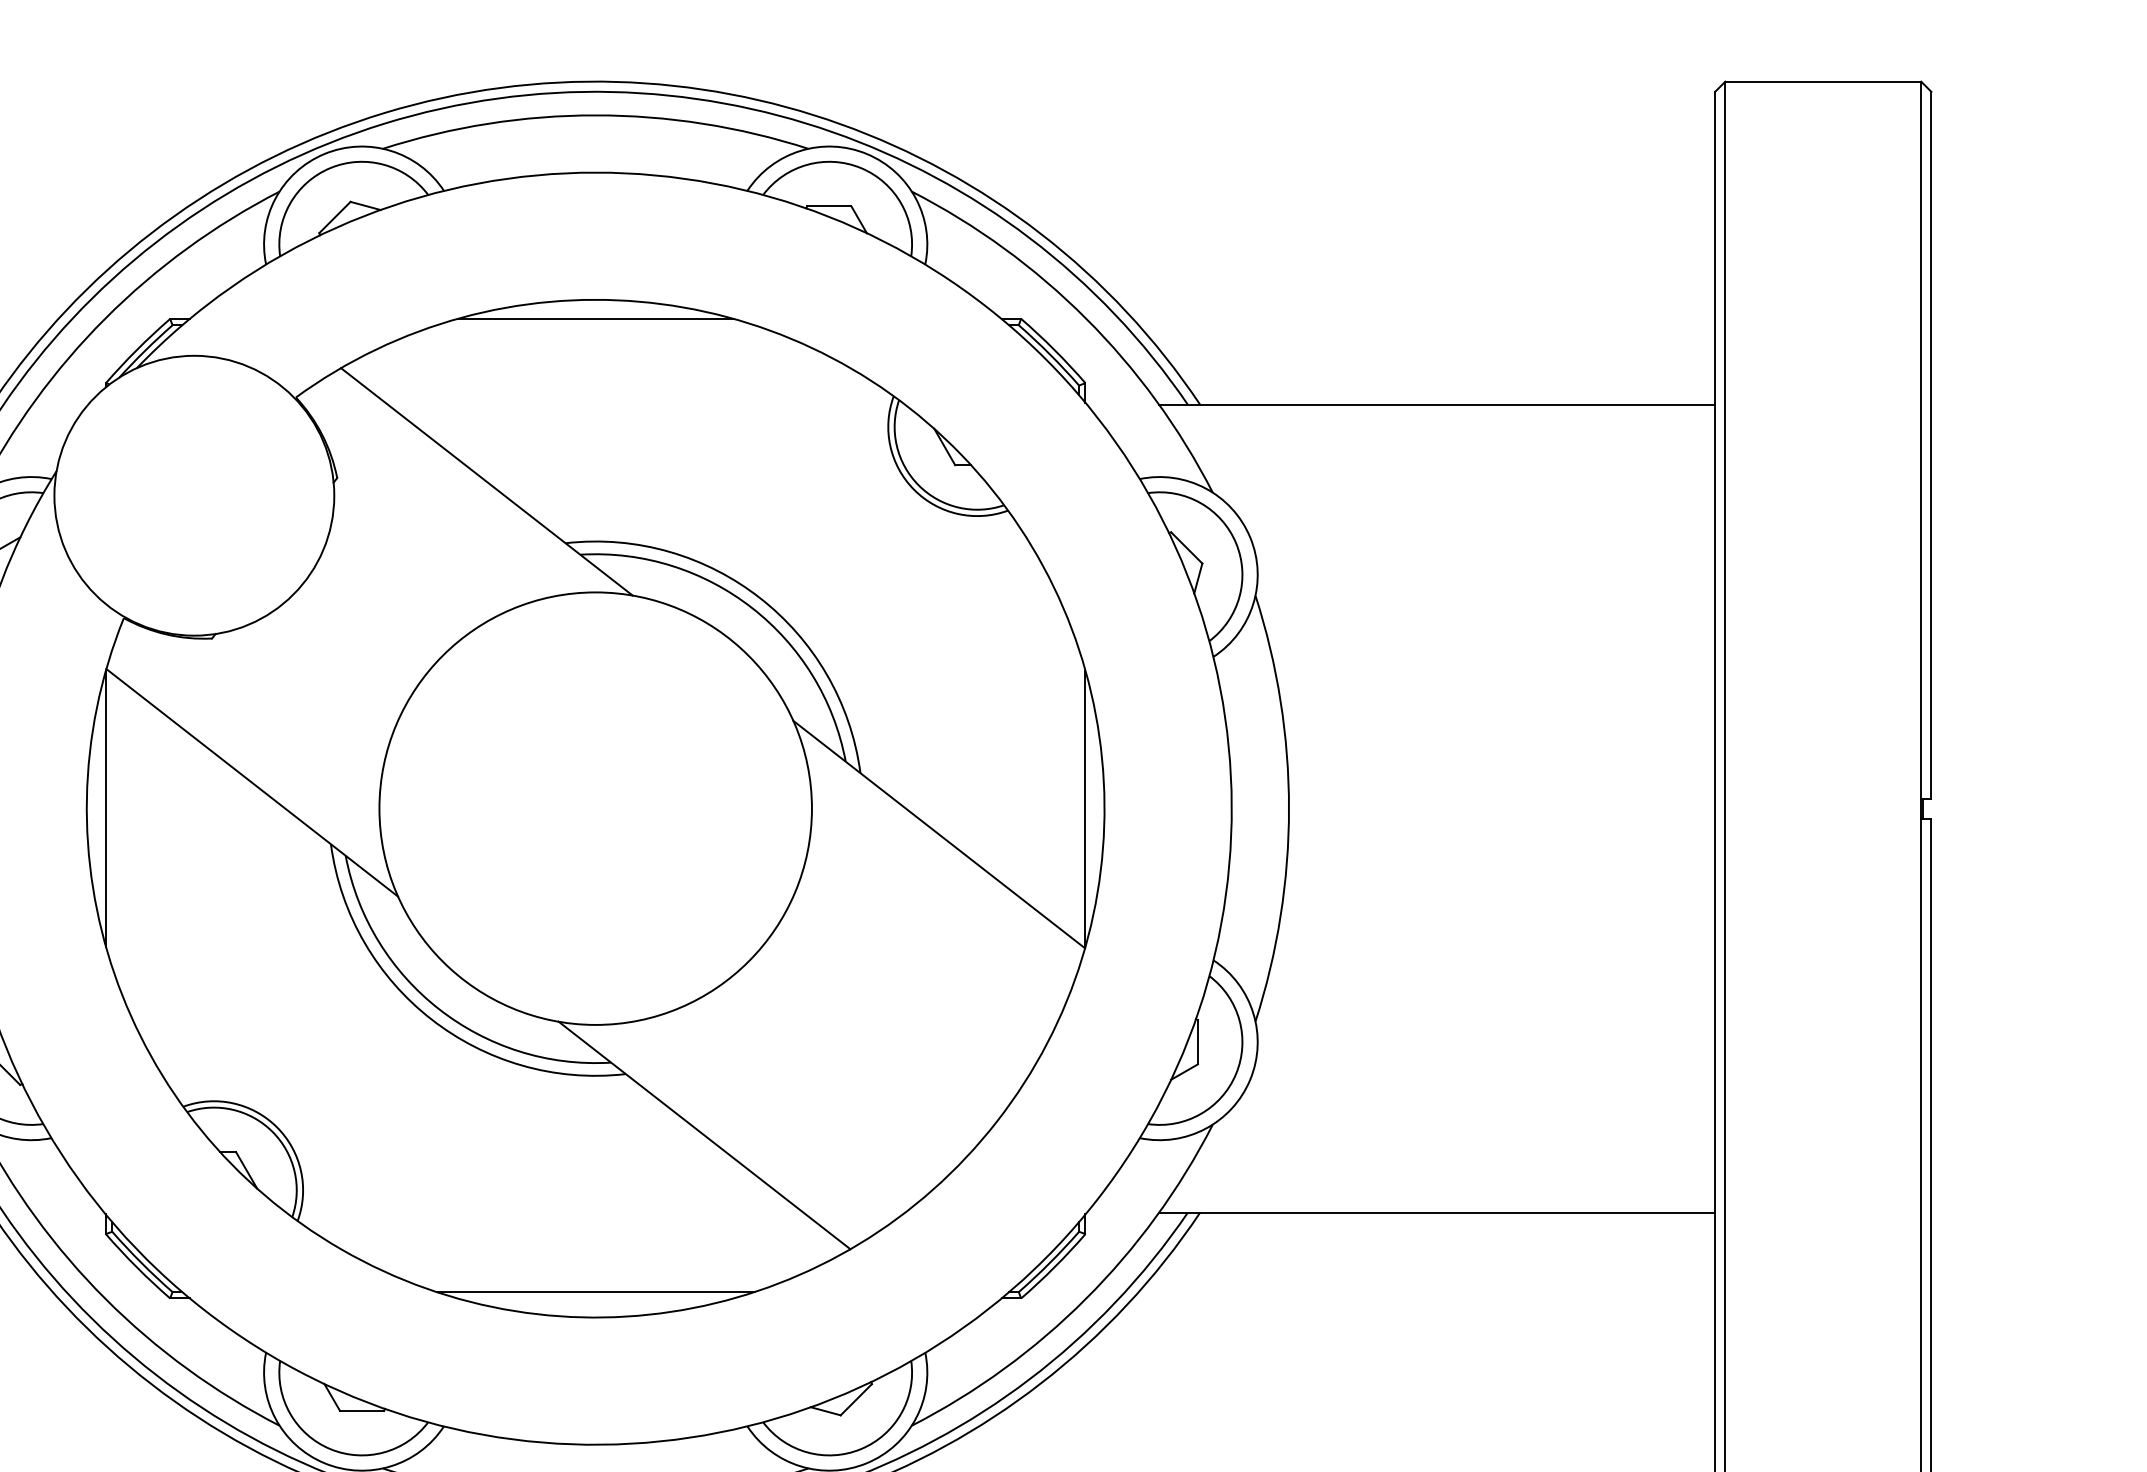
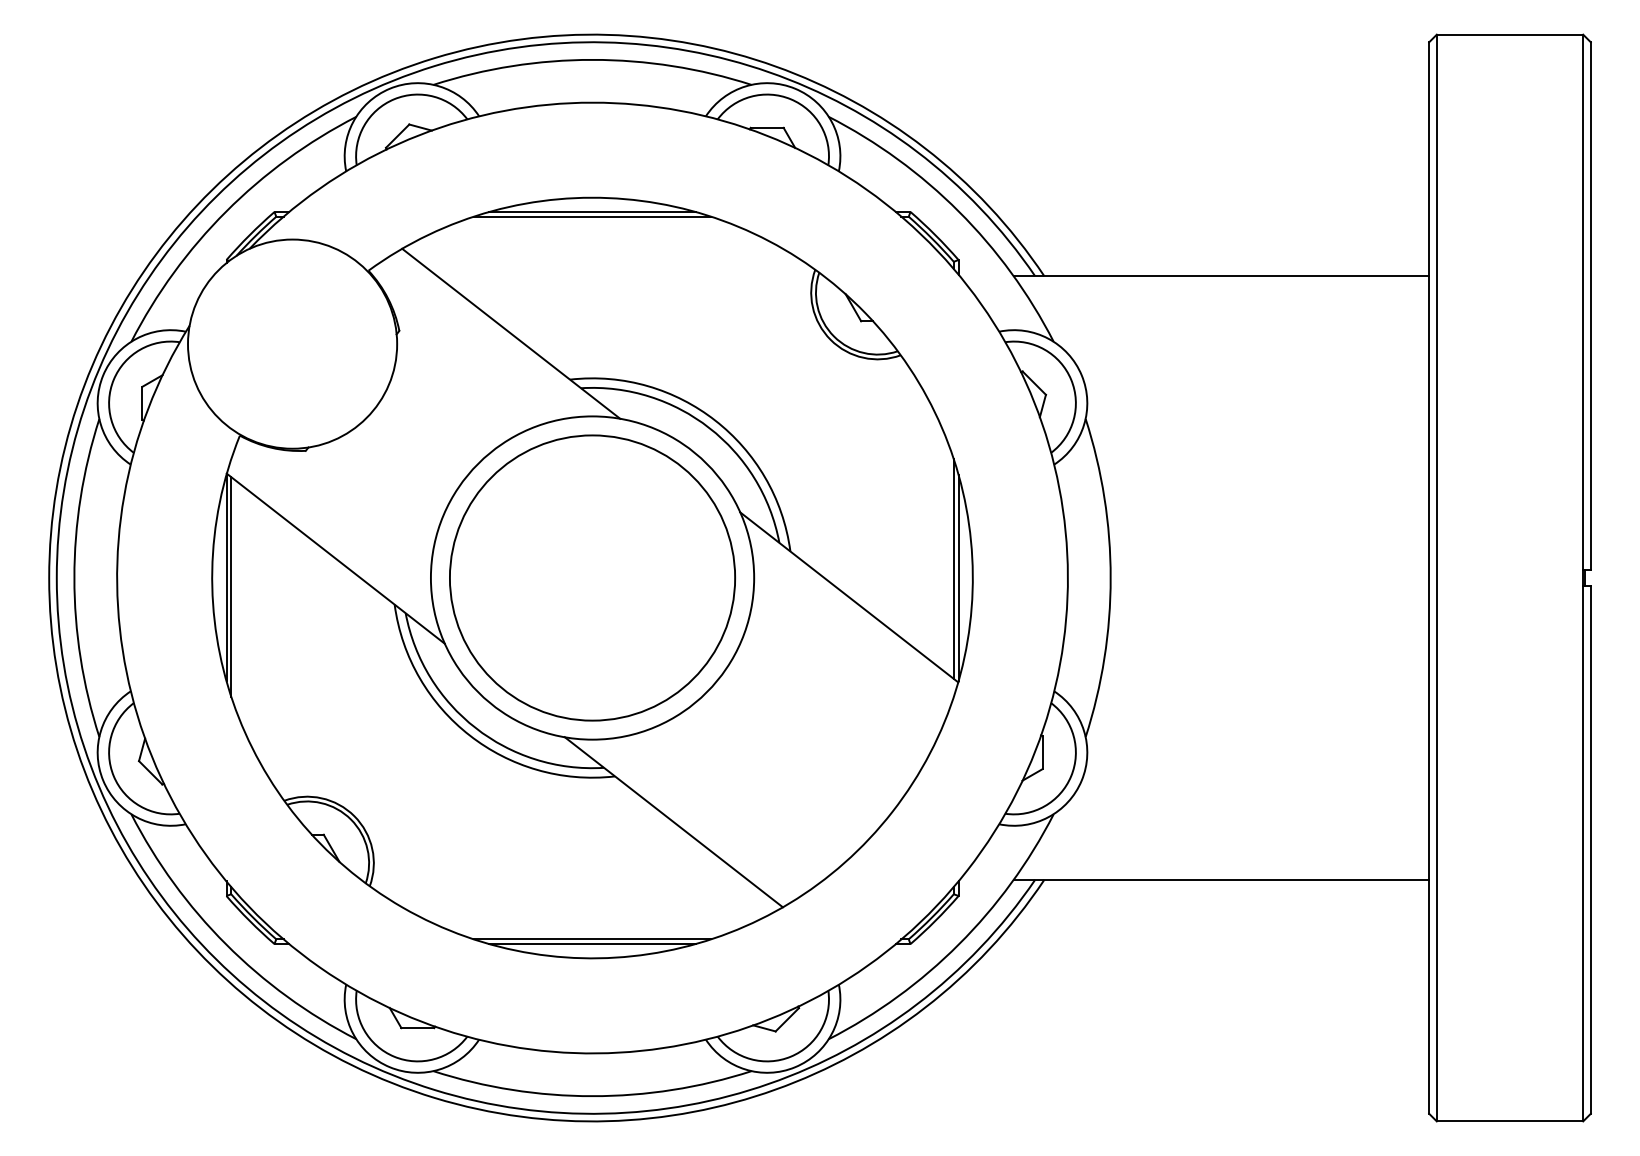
line: (595, 324) -> (592, 216), added
line: (1078, 795) -> (953, 568), added
circle: (595, 807) -> (592, 577), added
line: (112, 819) -> (231, 586), added
line: (595, 1299) -> (592, 944), added

